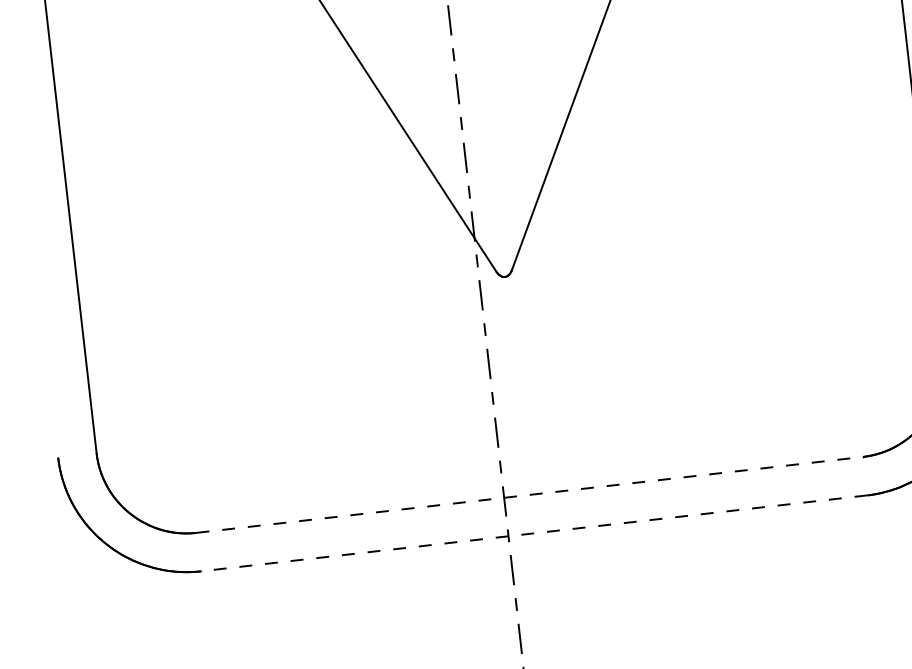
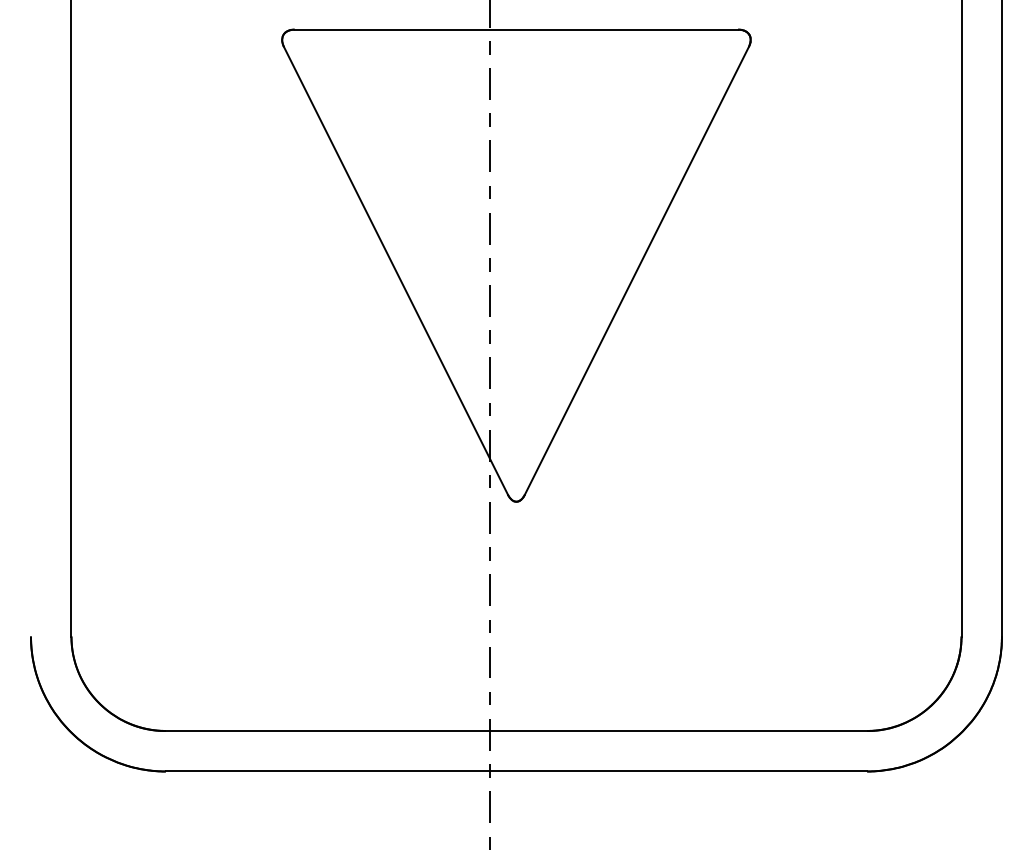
line: (529, 495) -> (516, 731), dashed -> solid
line: (534, 533) -> (516, 771), dashed -> solid

